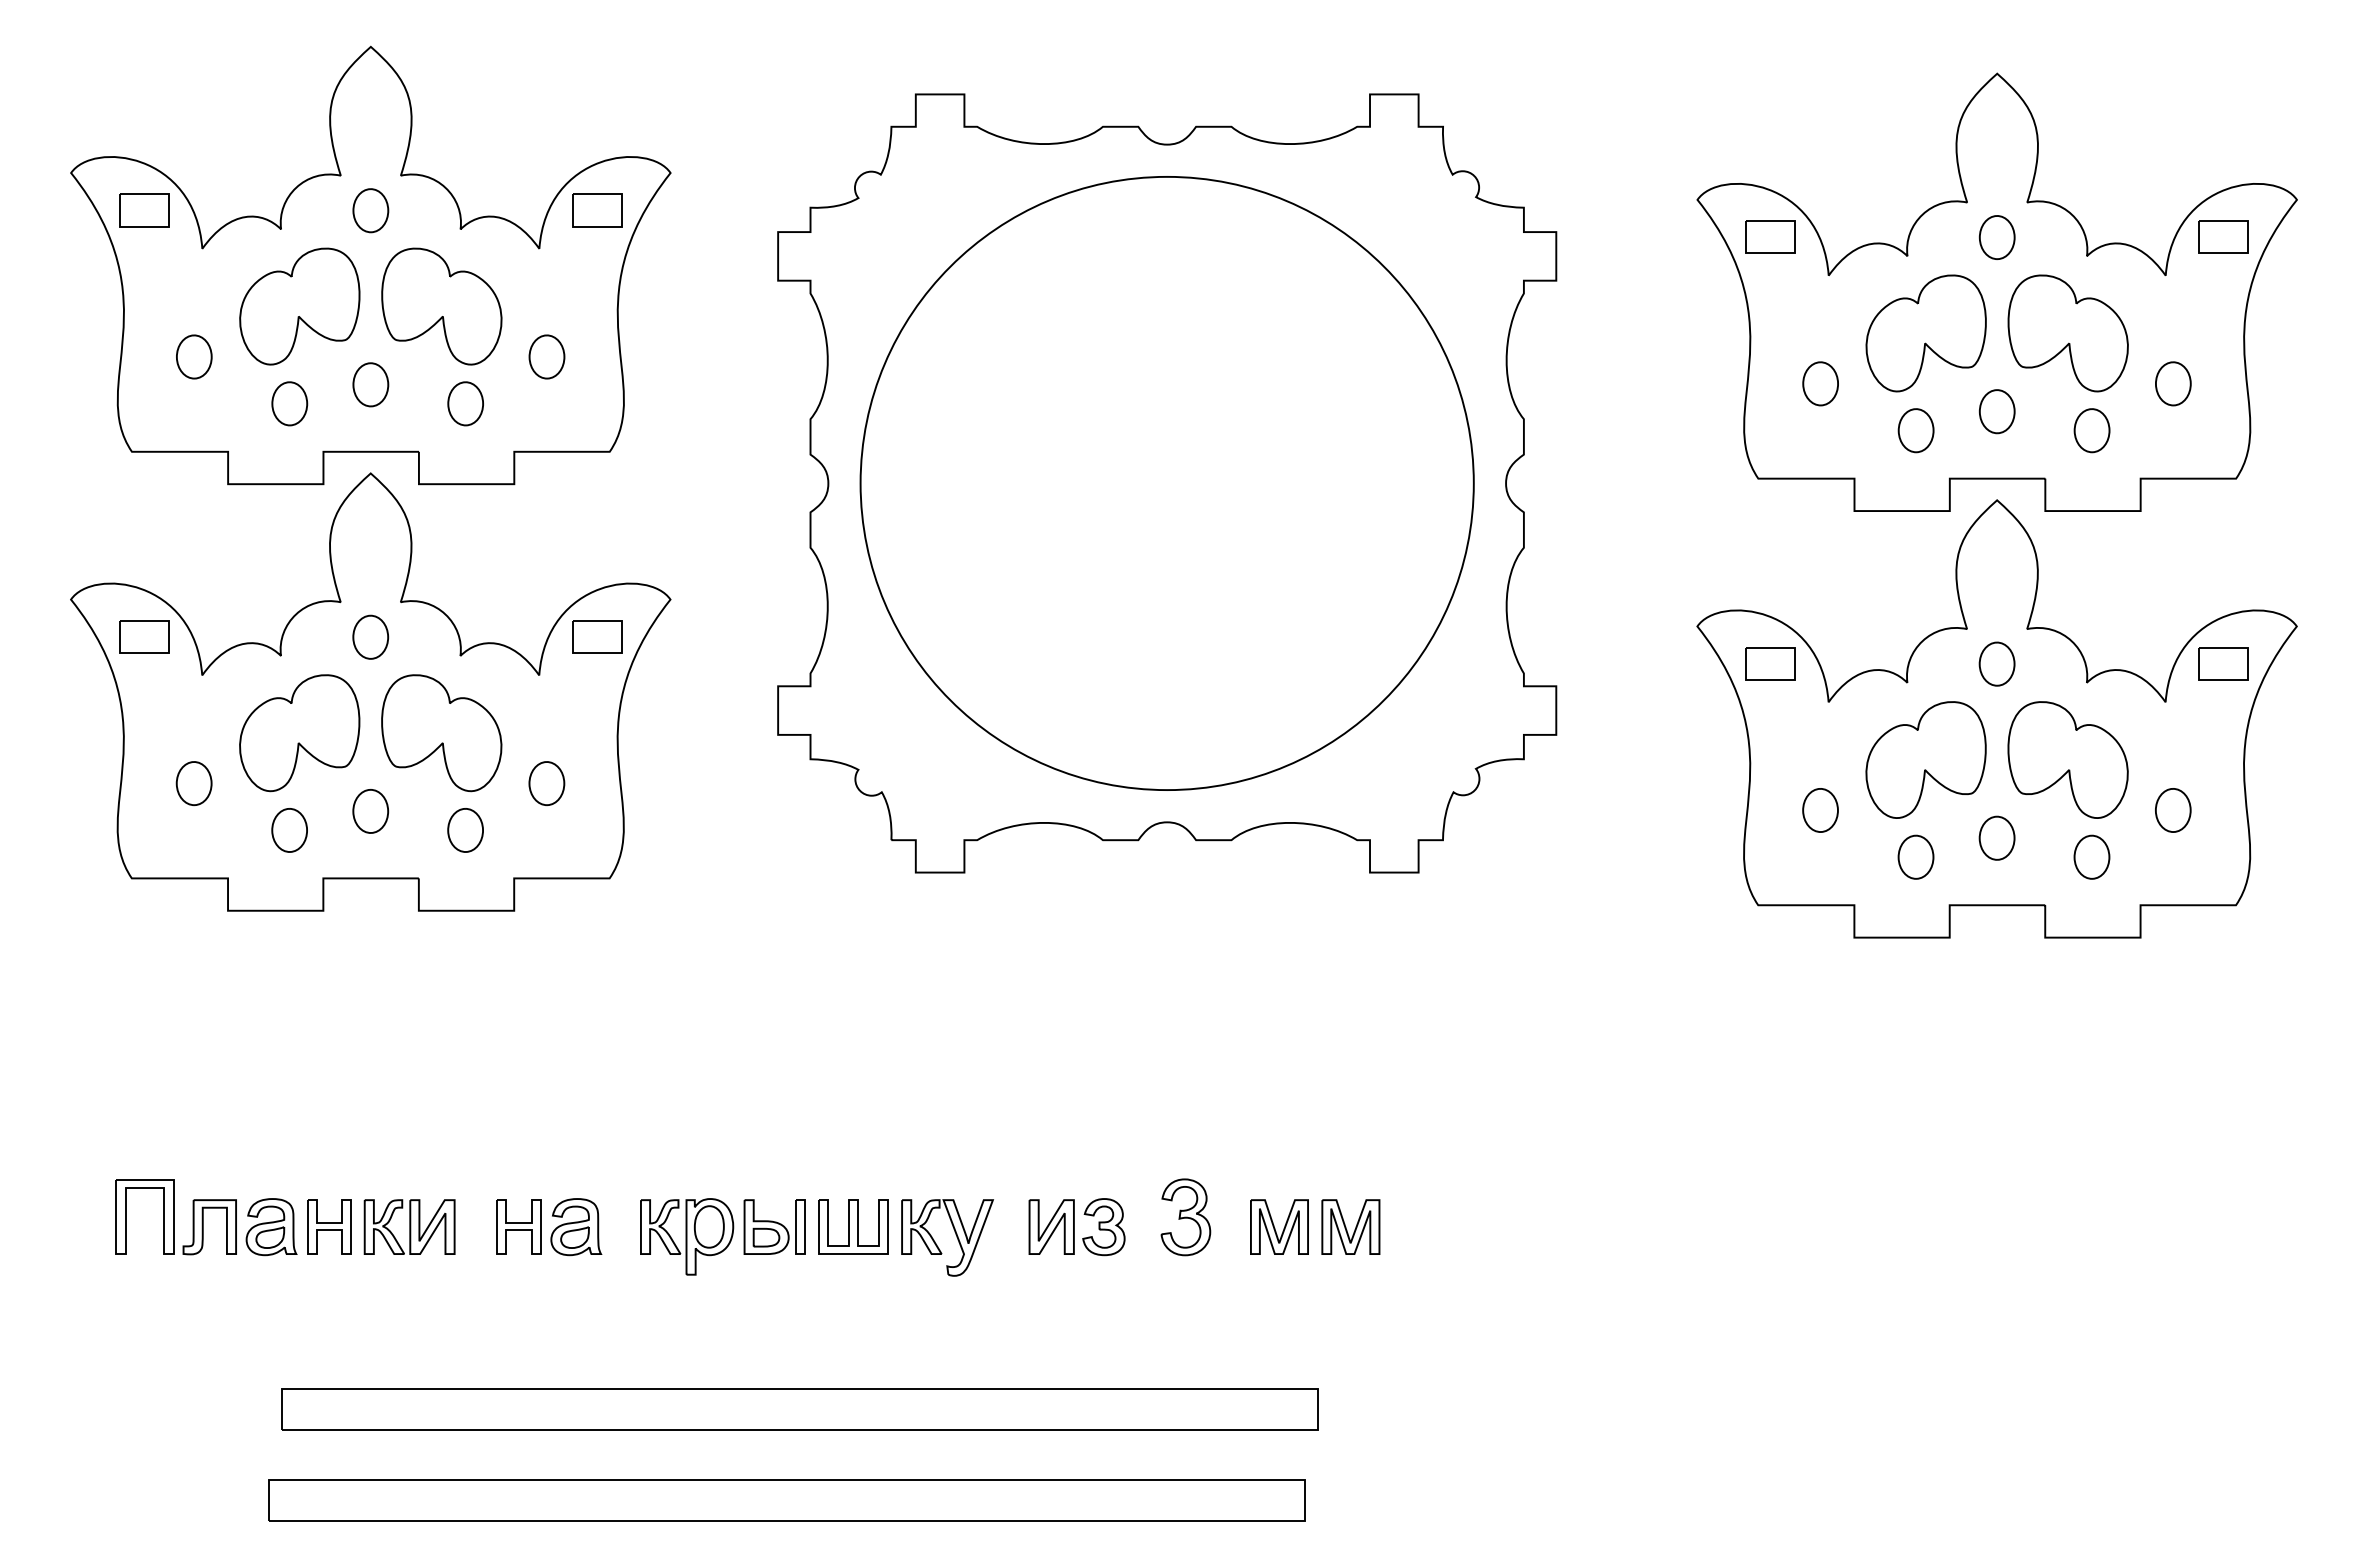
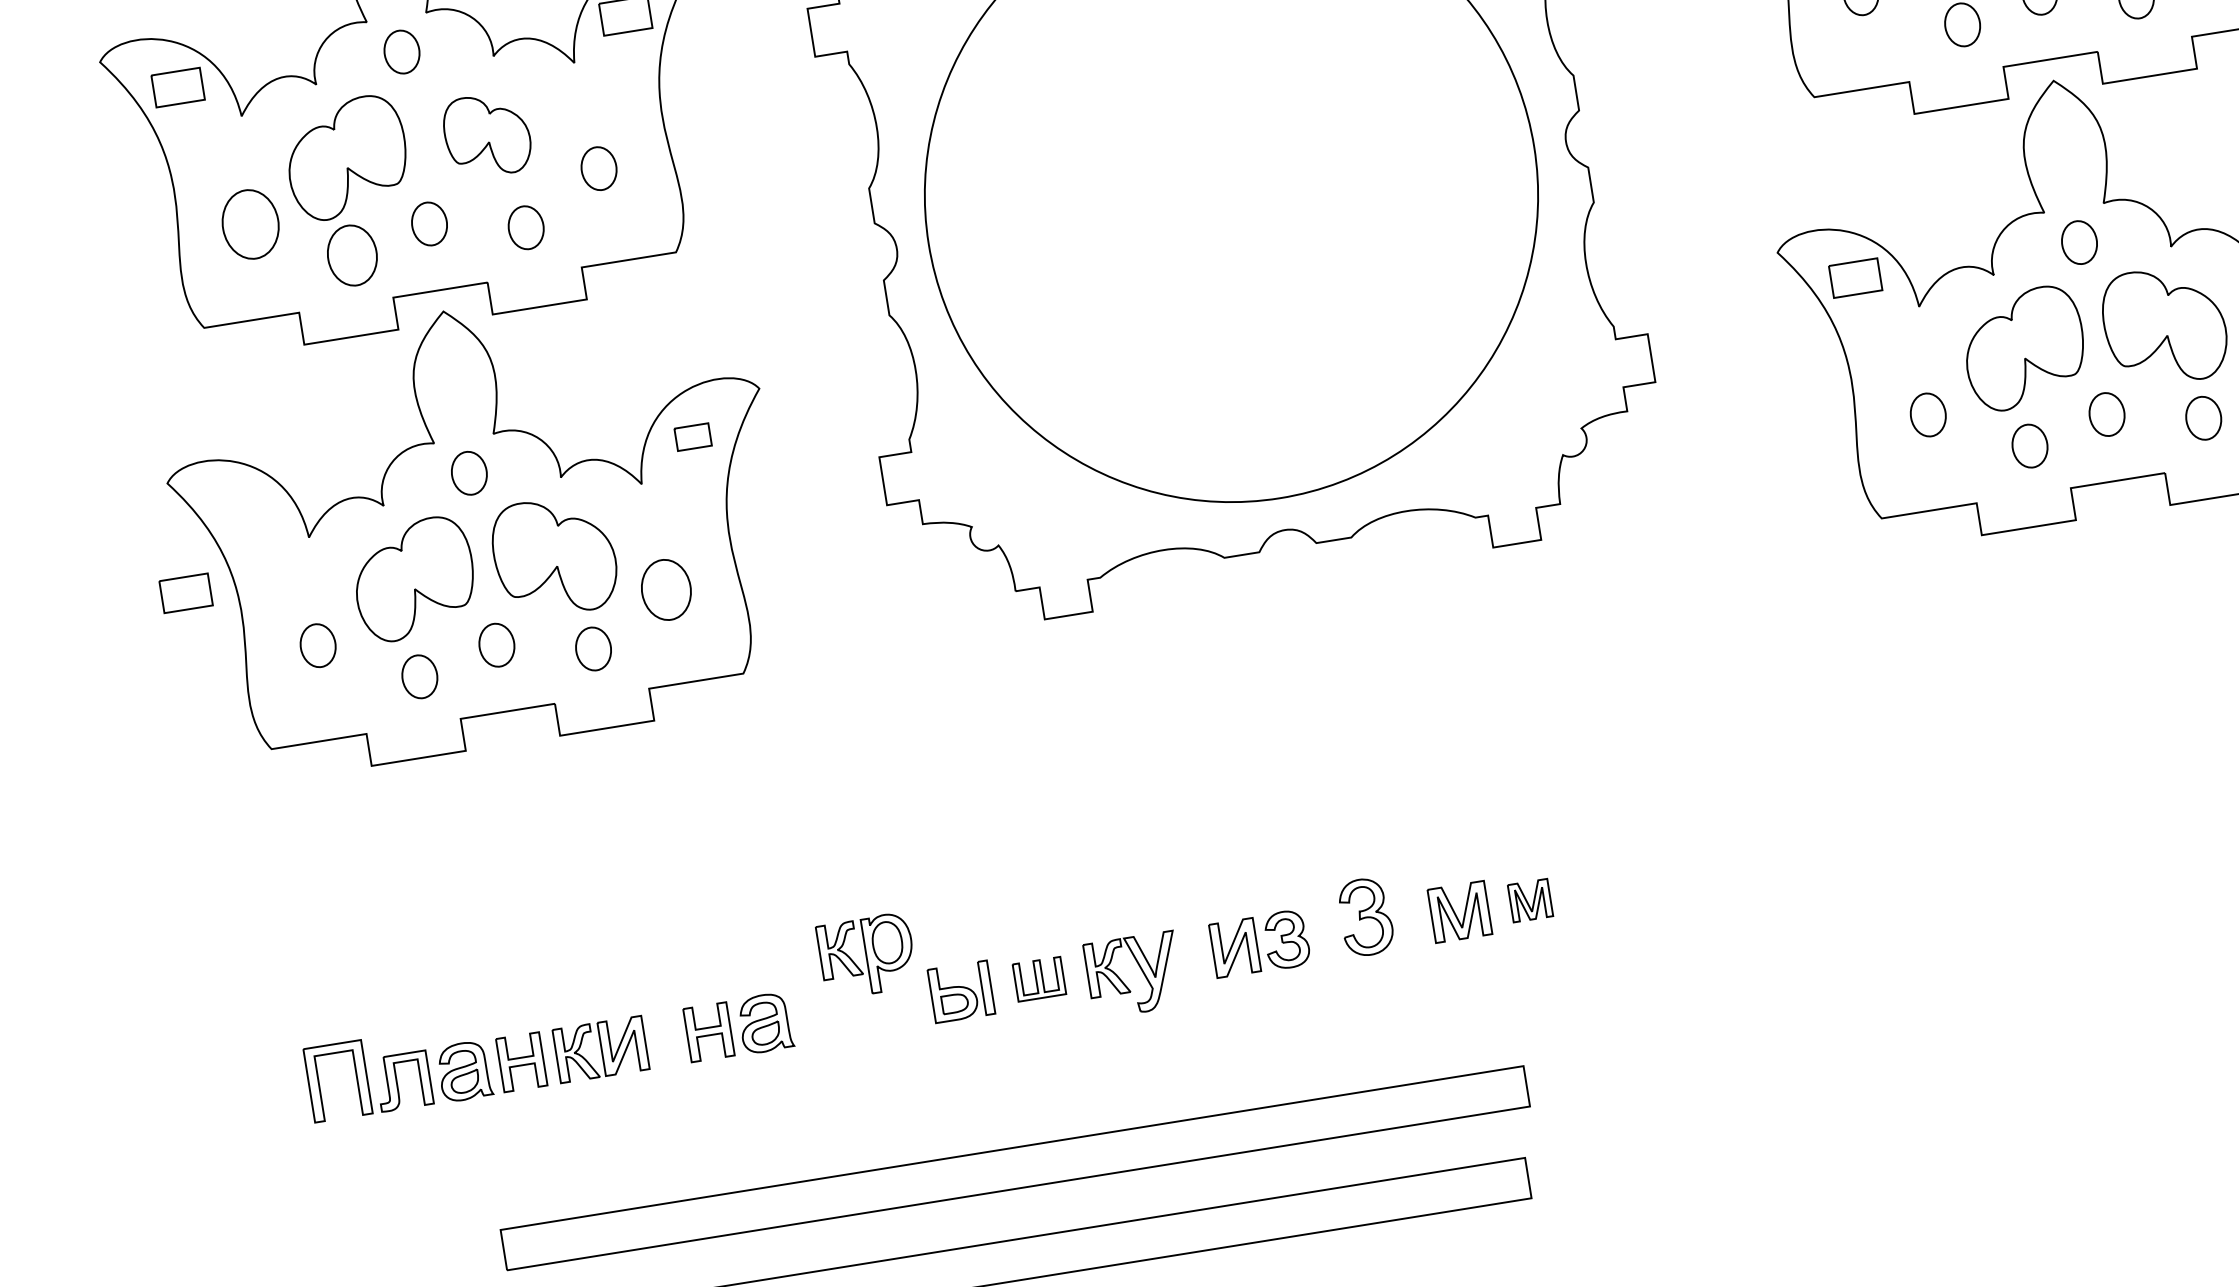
part: (441, 306) -> (486, 135), size x0.7
part: (194, 356) -> (250, 223), size x1.6
part: (289, 403) -> (352, 255), size x1.4
part: (144, 636) -> (186, 592), moved
part: (597, 636) -> (693, 436), size x0.7
part: (546, 783) -> (666, 589), size x1.4
part: (853, 1226) -> (1039, 978), size x0.7
part: (1350, 1226) -> (1529, 900), size x0.7
part: (687, 1236) -> (867, 955), moved

